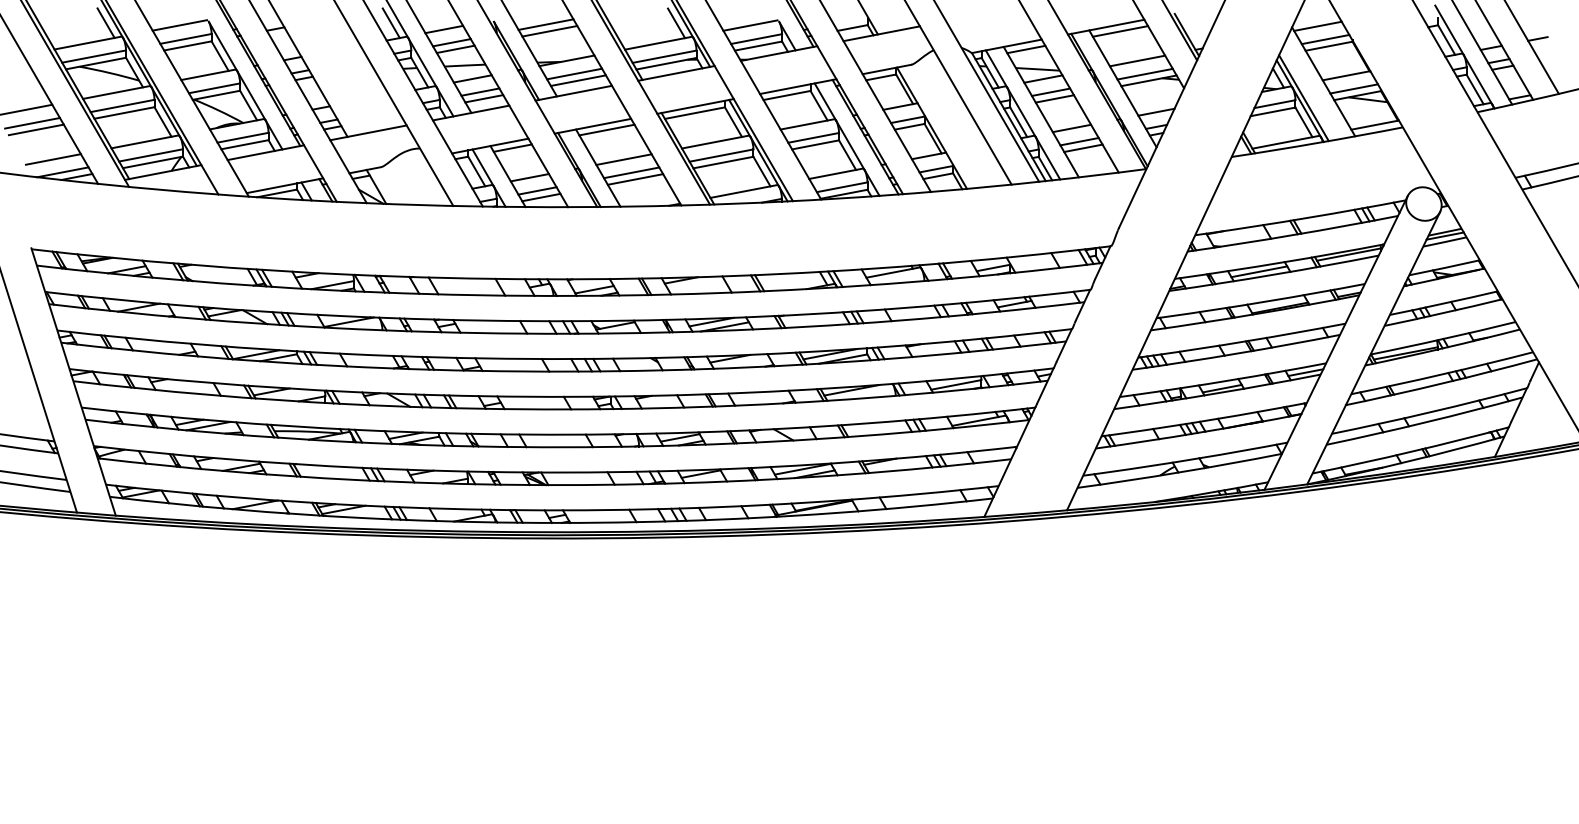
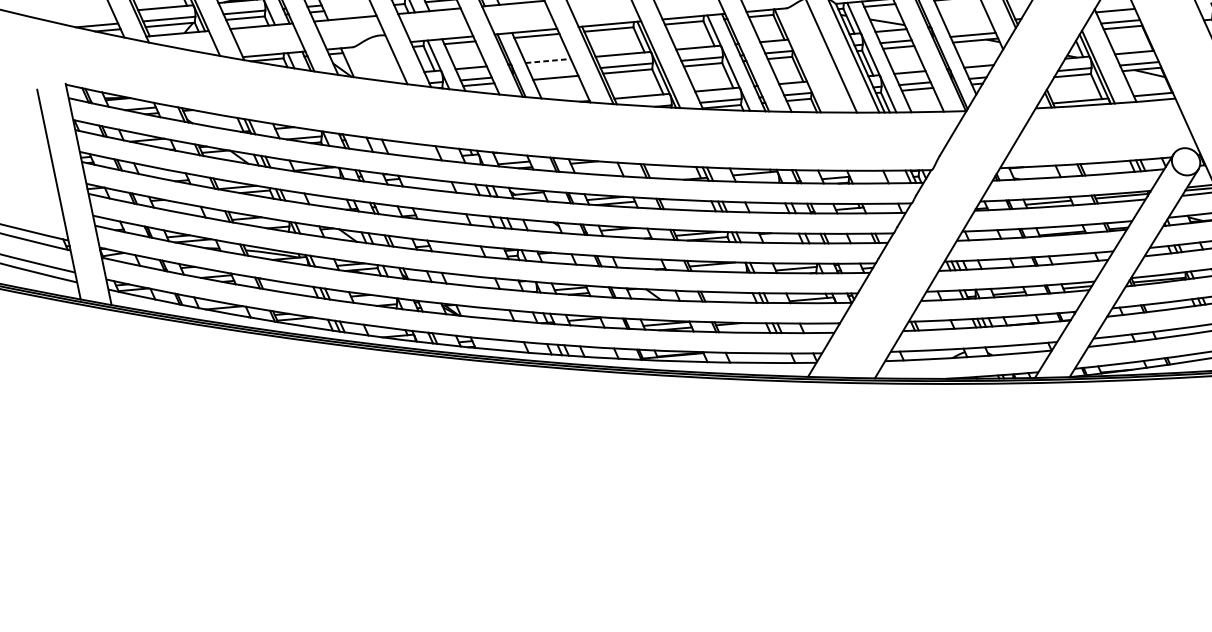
line: (1137, 60) -> (968, 23), removed
line: (52, 159) -> (89, 14), removed
line: (624, 159) -> (548, 60), solid -> dashed
line: (631, 172) -> (553, 71), removed

